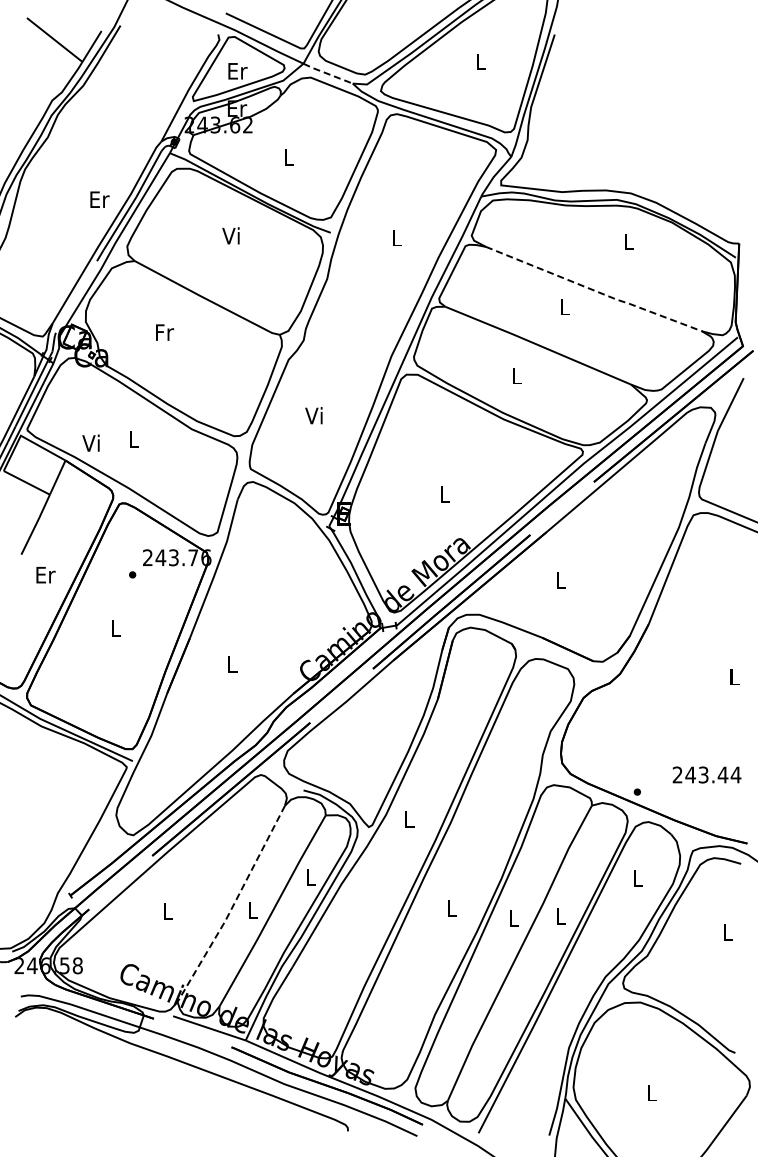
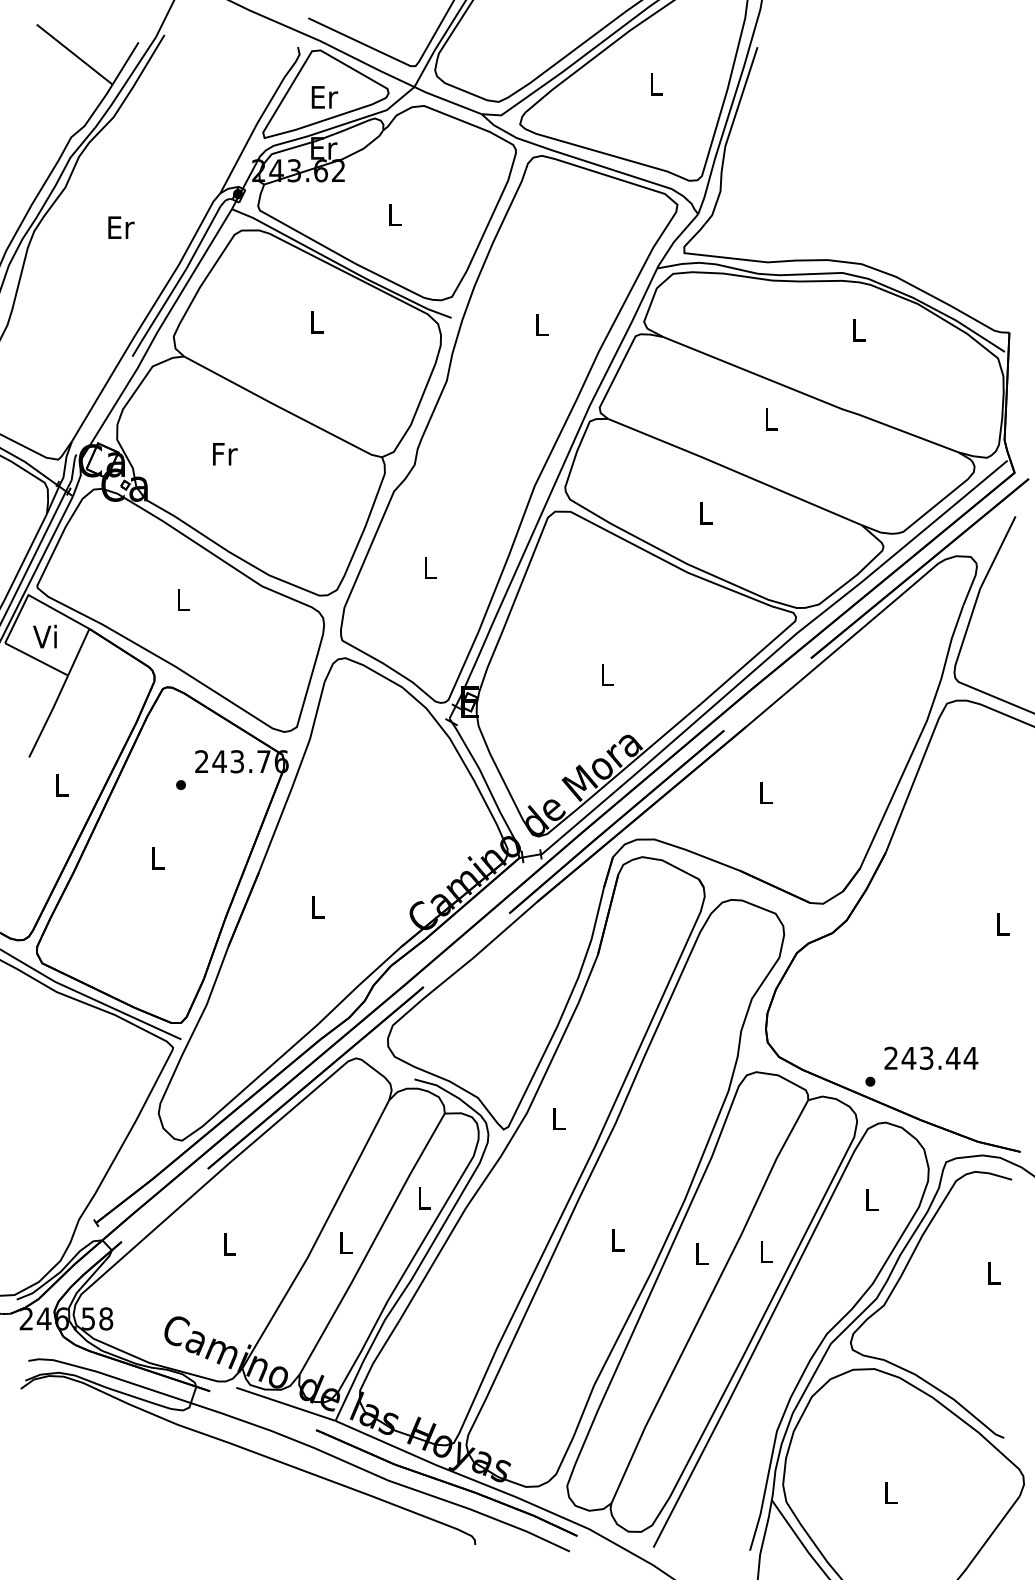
line: (327, 73) -> (447, 100), dashed -> solid
text: (99, 199) -> (120, 227), moved
text: (230, 235) -> (314, 321), Vi -> L
line: (594, 290) -> (811, 396), dashed -> solid
text: (313, 415) -> (428, 567), Vi -> L
text: (90, 442) -> (44, 635), moved
text: (45, 574) -> (62, 784), Er -> L
text: (706, 774) -> (930, 1057), moved
line: (233, 905) -> (318, 1236), dashed -> solid

